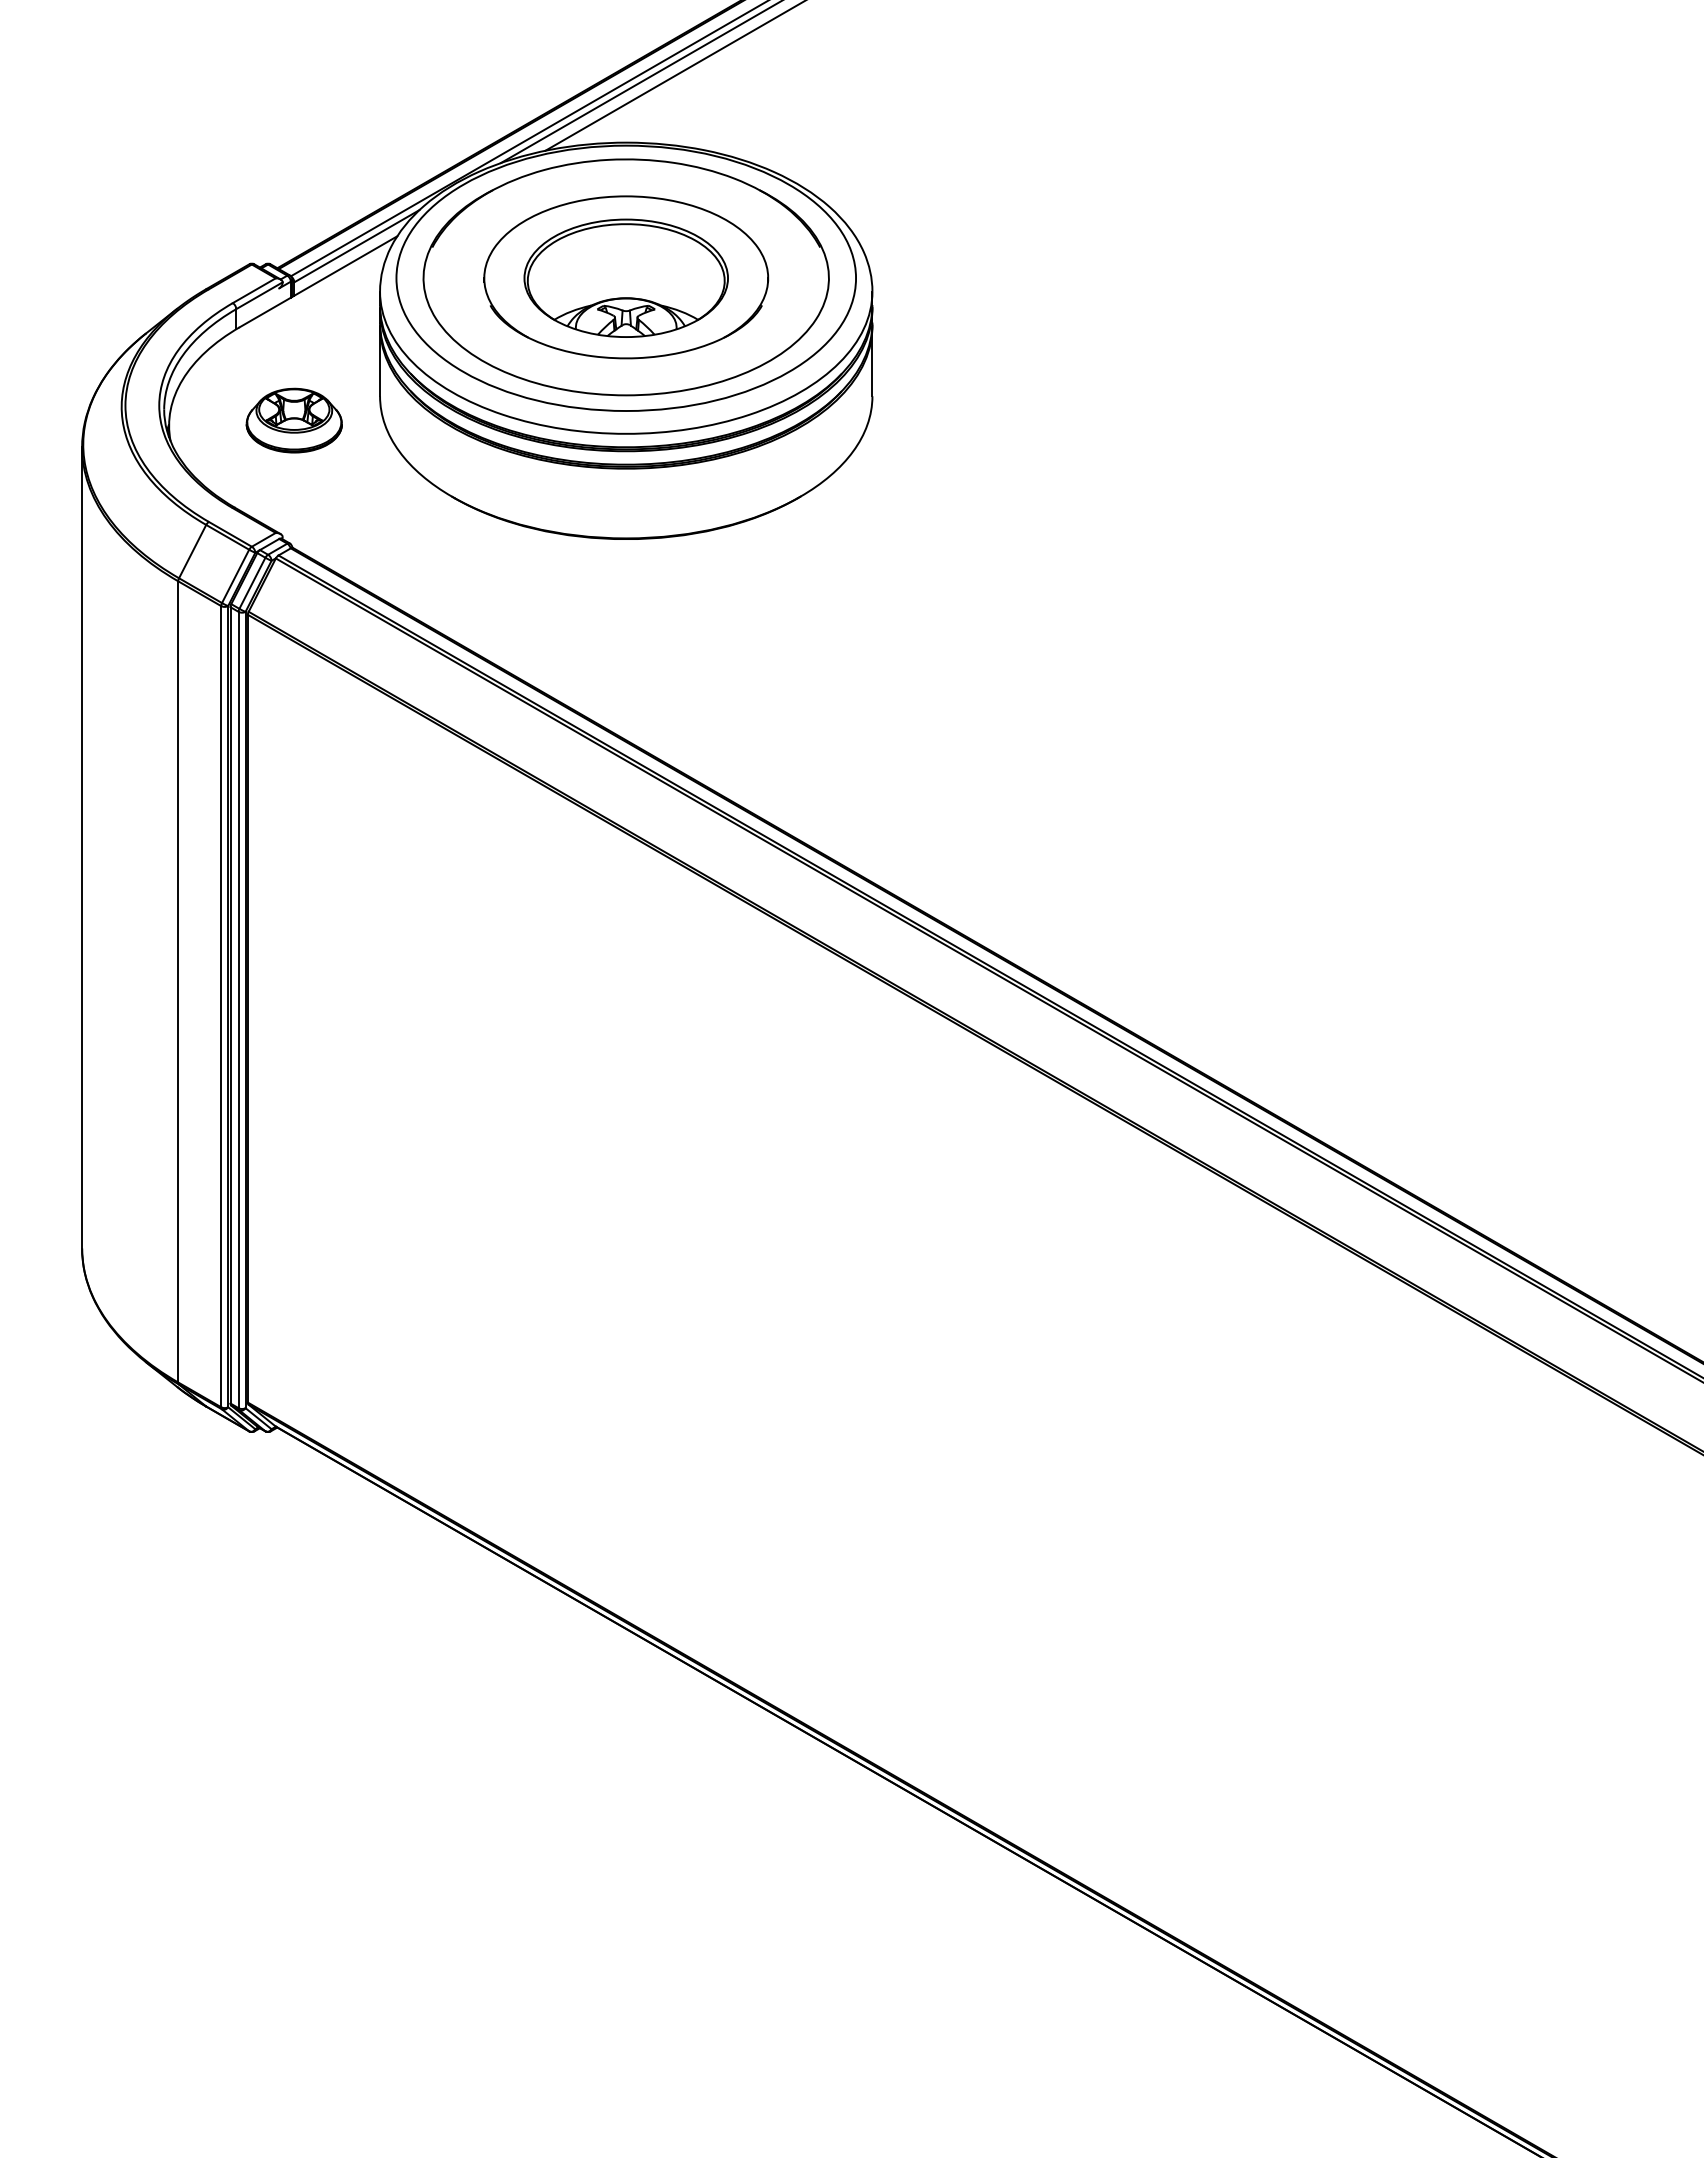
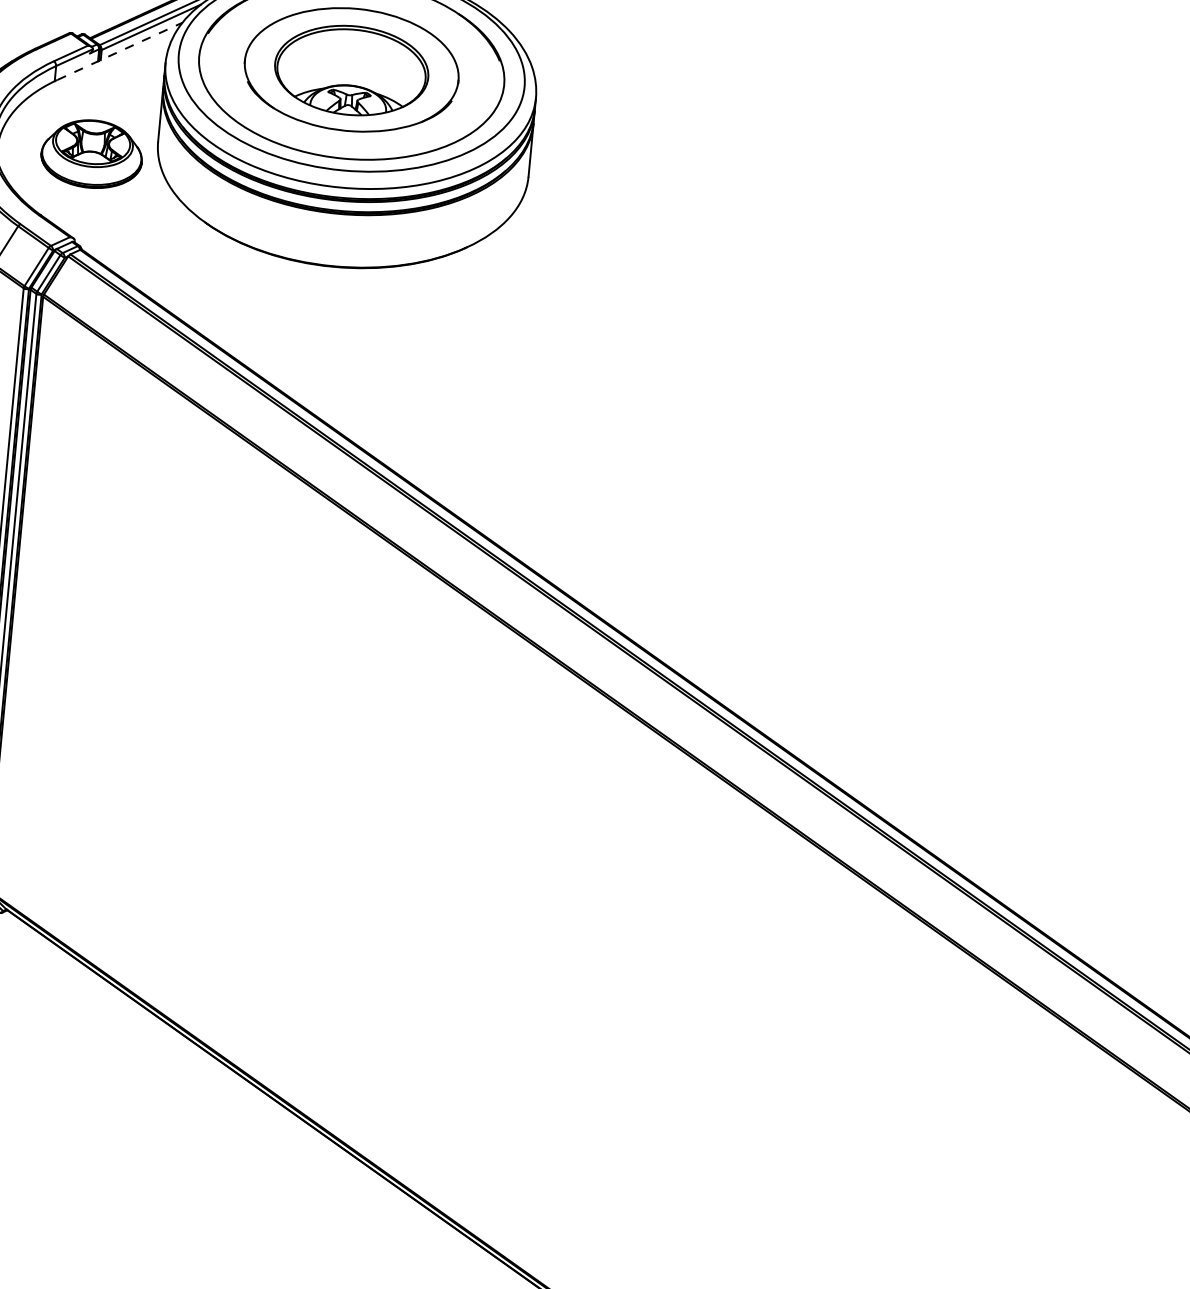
line: (318, 281) -> (119, 51), solid -> dashed
part: (293, 420) -> (91, 153), size x1.4

